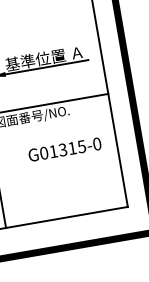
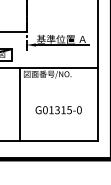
text: (64, 150) -> (58, 110), moved

